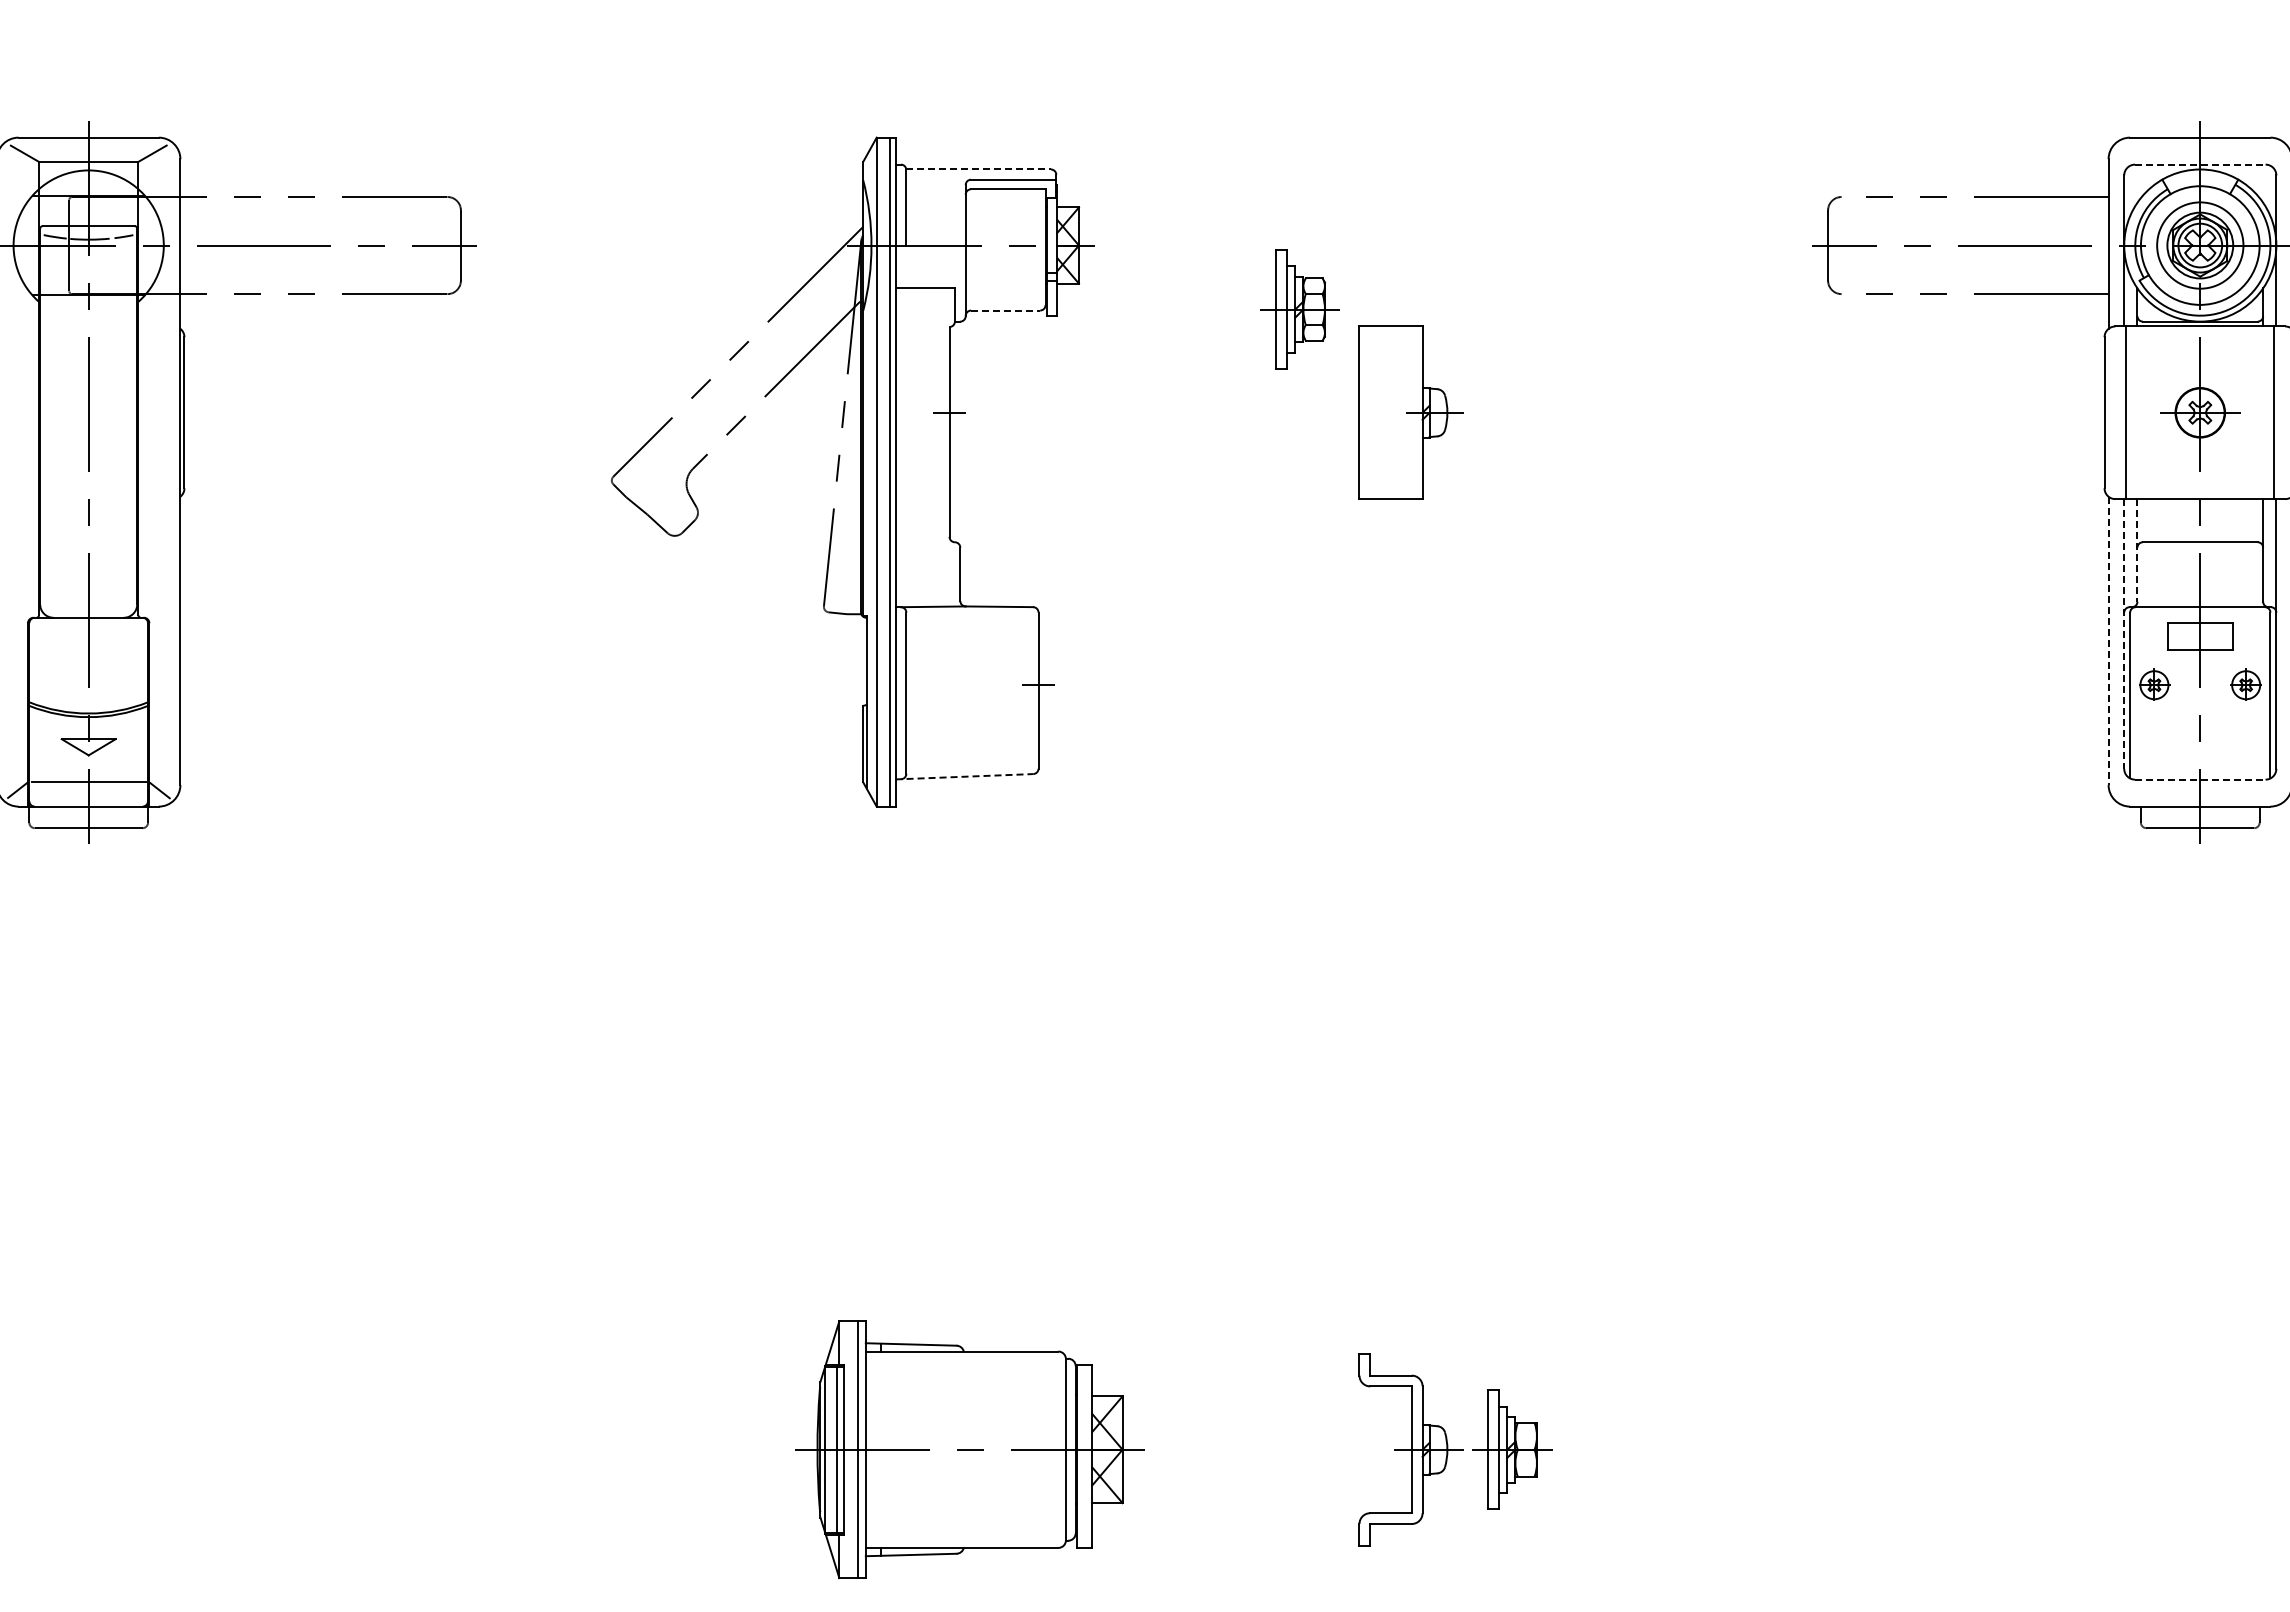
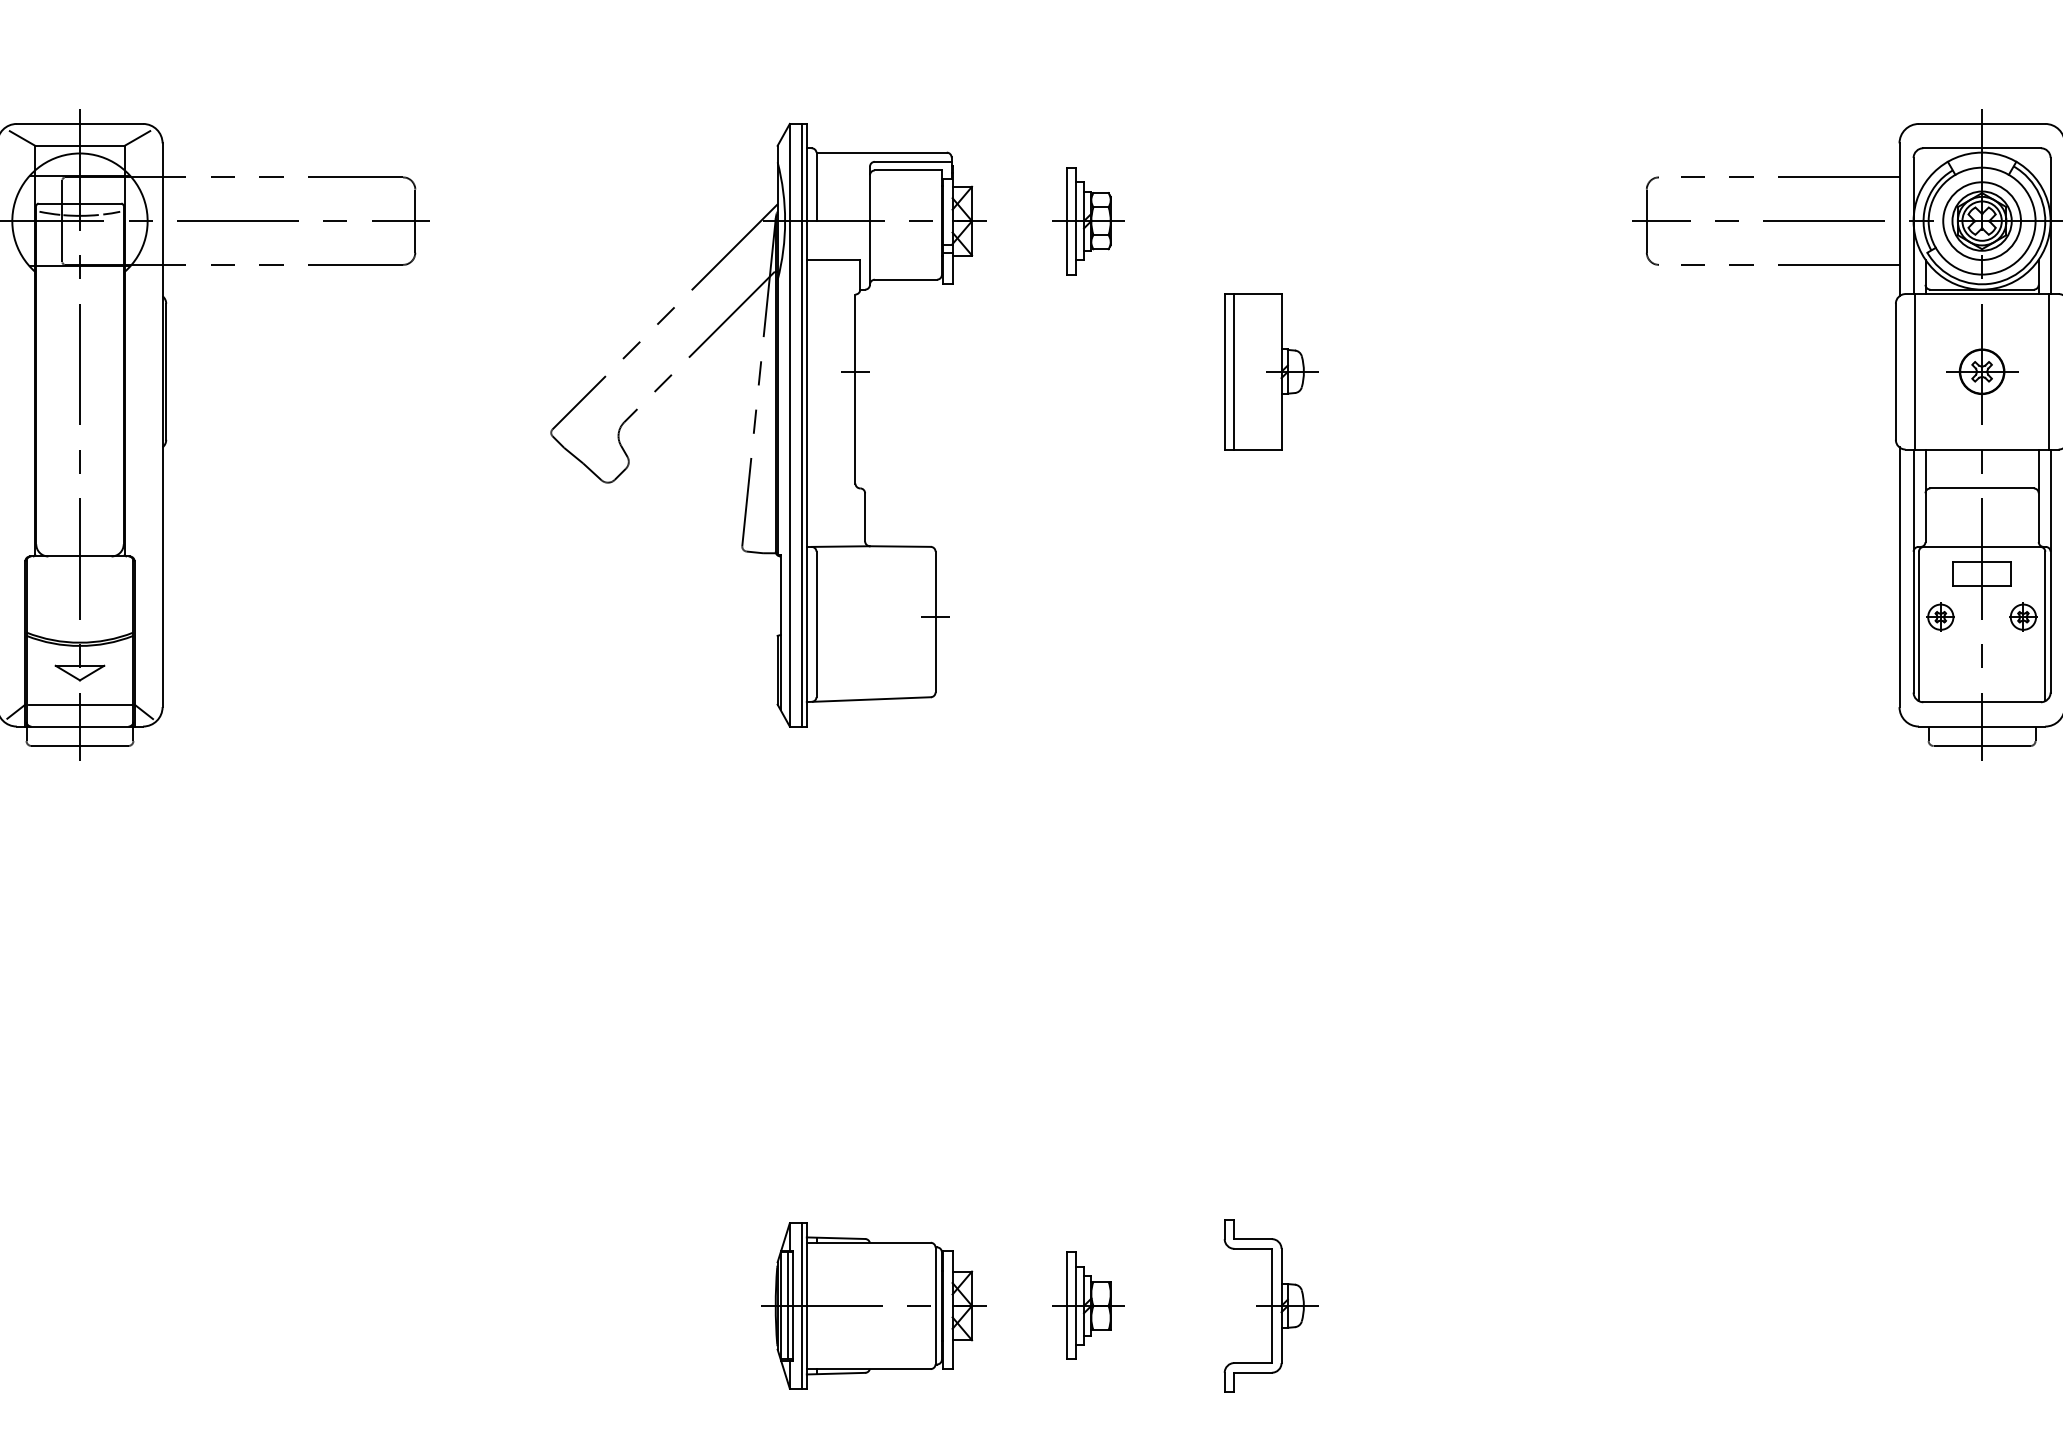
line: (2200, 164) -> (1982, 148), dashed -> solid
line: (979, 169) -> (882, 152), dashed -> solid
part: (1299, 309) -> (1087, 221), moved
line: (1005, 310) -> (905, 279), dashed -> solid
line: (1370, 412) -> (1234, 371), added
line: (2137, 550) -> (1925, 495), dashed -> solid
line: (2124, 633) -> (1913, 570), dashed -> solid
line: (2108, 641) -> (1899, 577), dashed -> solid
line: (964, 776) -> (868, 699), dashed -> solid
line: (2200, 779) -> (1982, 702), dashed -> solid
part: (969, 1449) -> (873, 1305), size x0.71
part: (1512, 1449) -> (1088, 1305), moved

